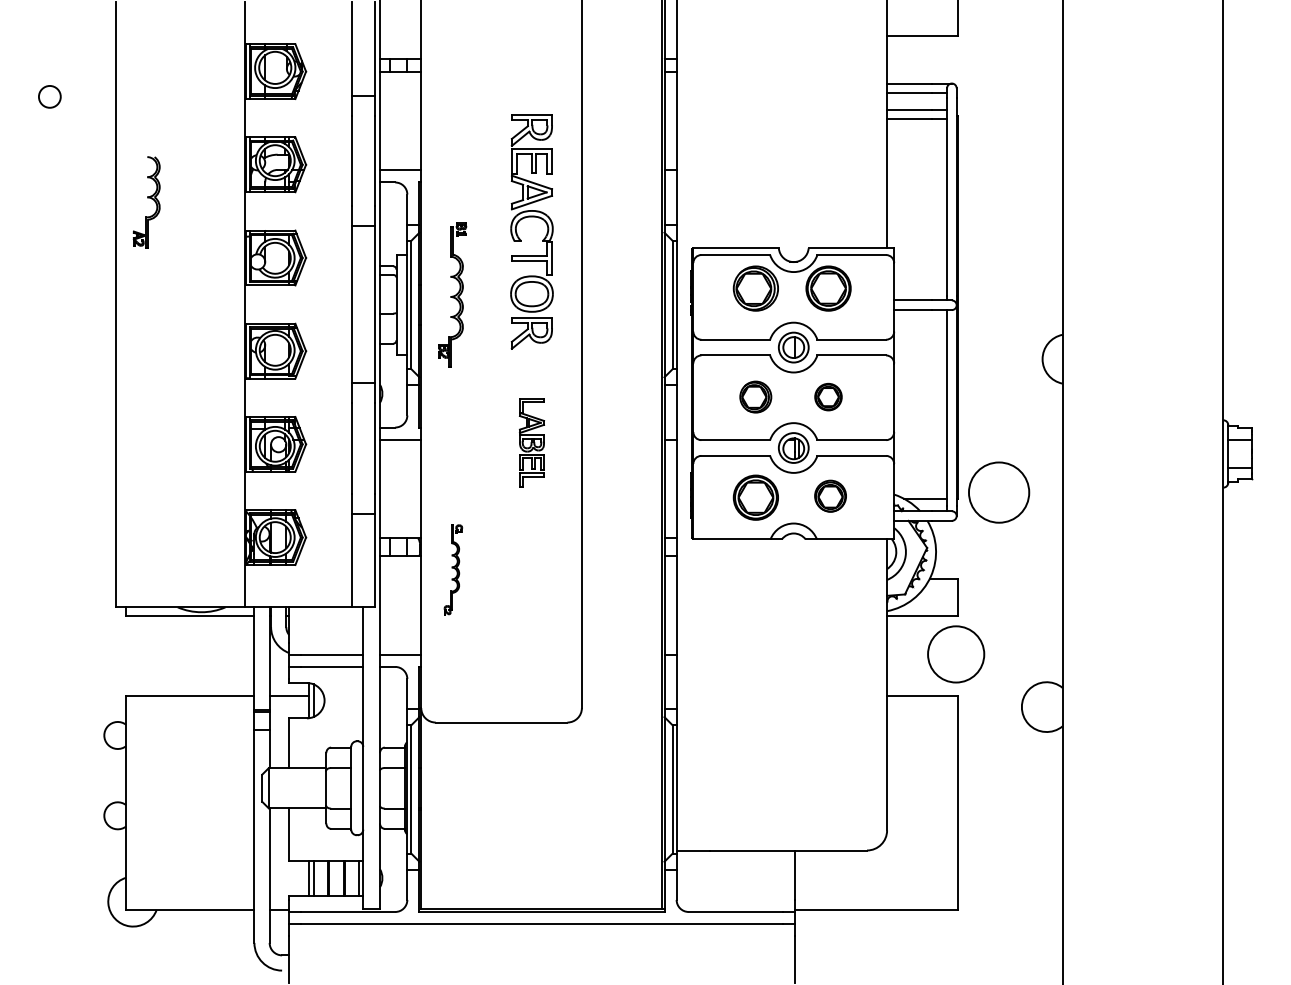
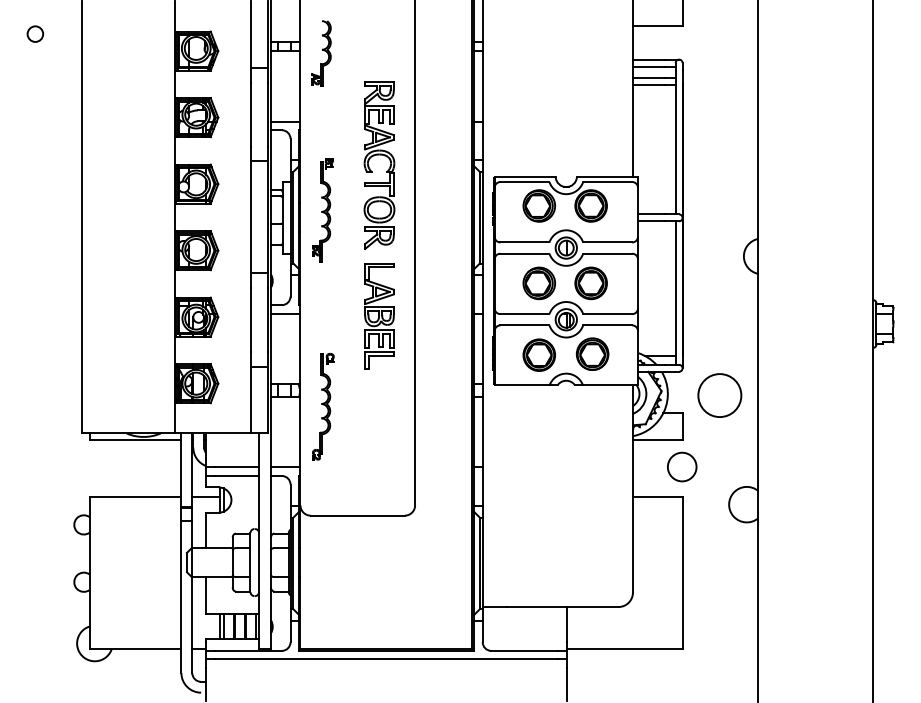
circle: (49, 95) -> (35, 33), moved
part: (146, 202) -> (321, 53), moved
part: (754, 397) -> (538, 283), size x1.43
part: (827, 397) -> (590, 283), size x1.67
part: (532, 443) -> (379, 316), size x1.67
circle: (998, 492) -> (719, 395), moved
part: (830, 495) -> (592, 353), size x1.43
part: (453, 569) -> (323, 406), size x1.67
circle: (955, 653) -> (681, 466), size x0.71

